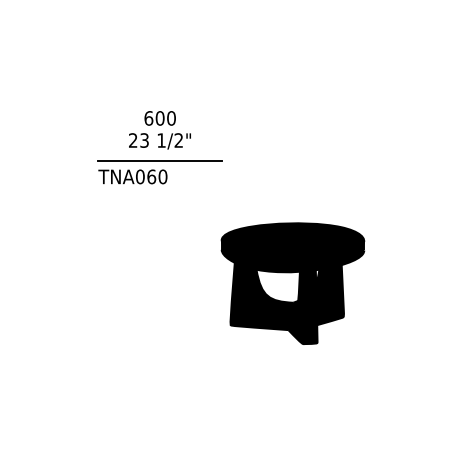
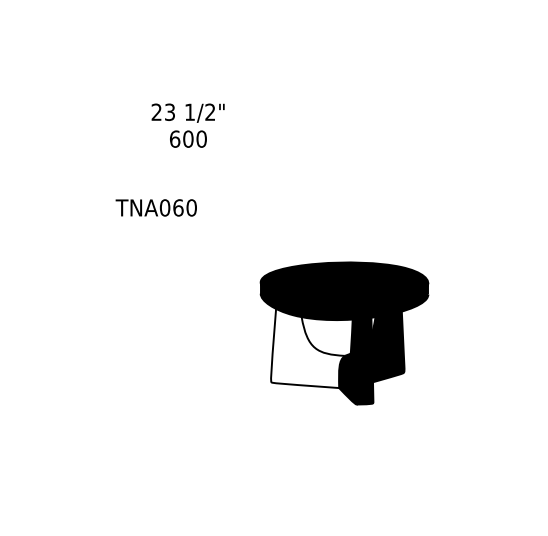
text: (159, 141) -> (187, 113), moved
line: (160, 160) -> (188, 188), removed
fill: (261, 296) -> (307, 348), removed

